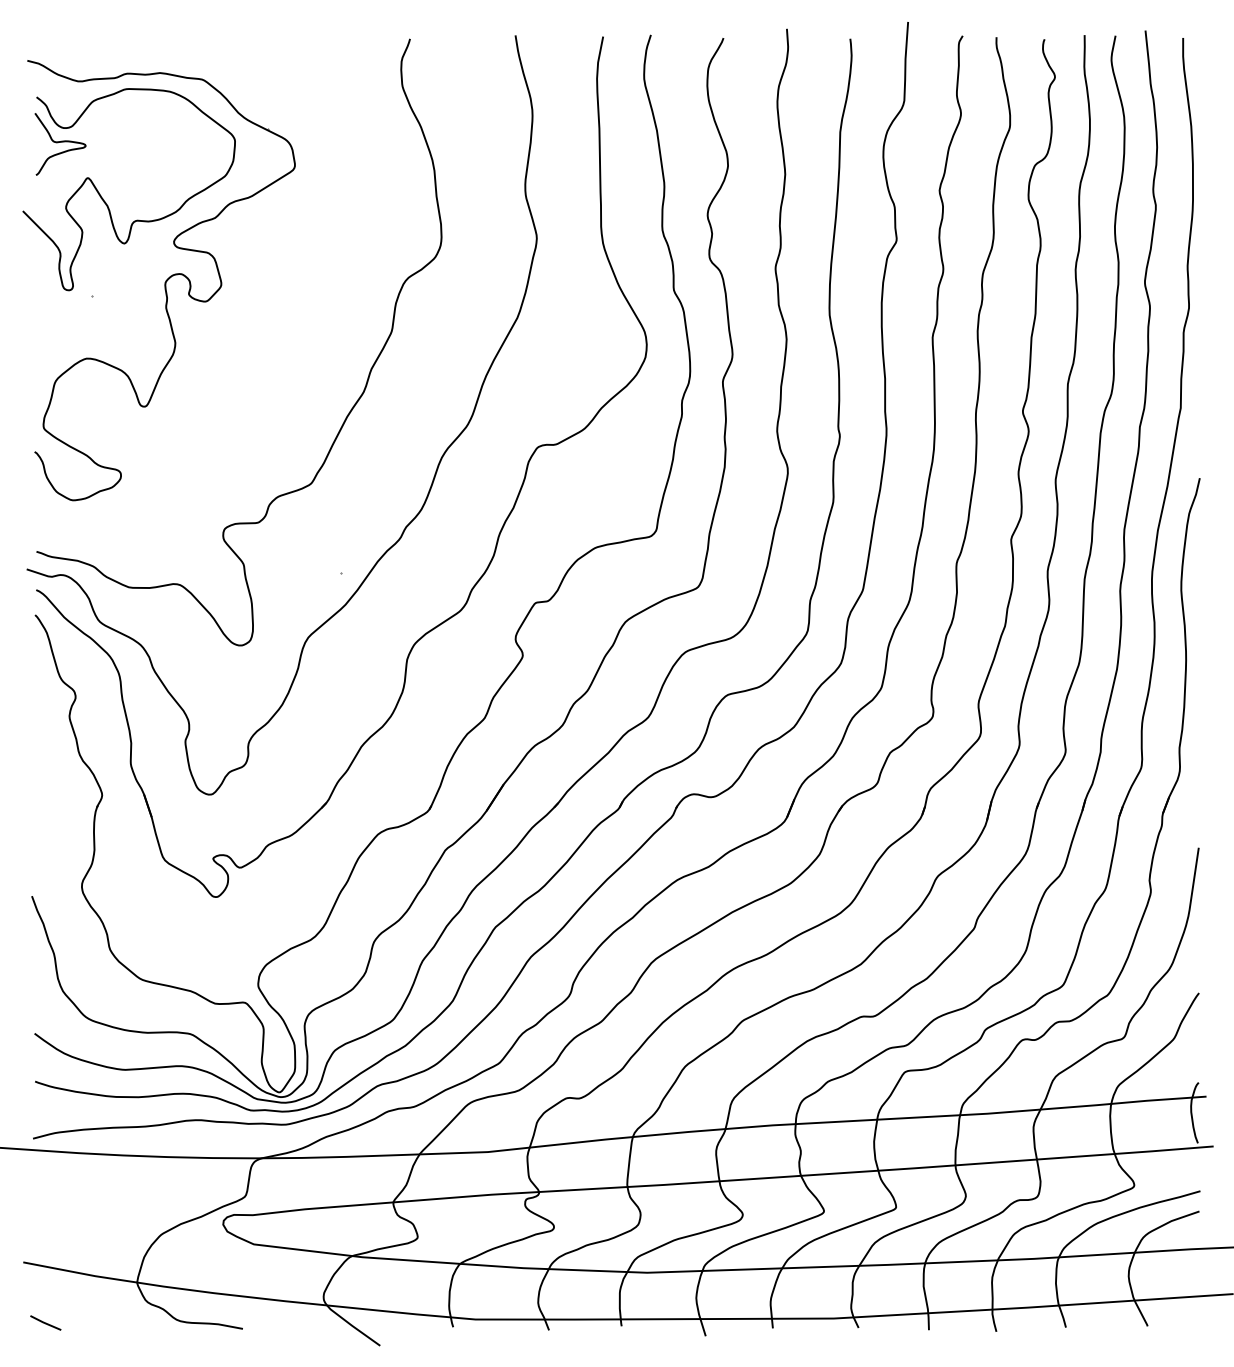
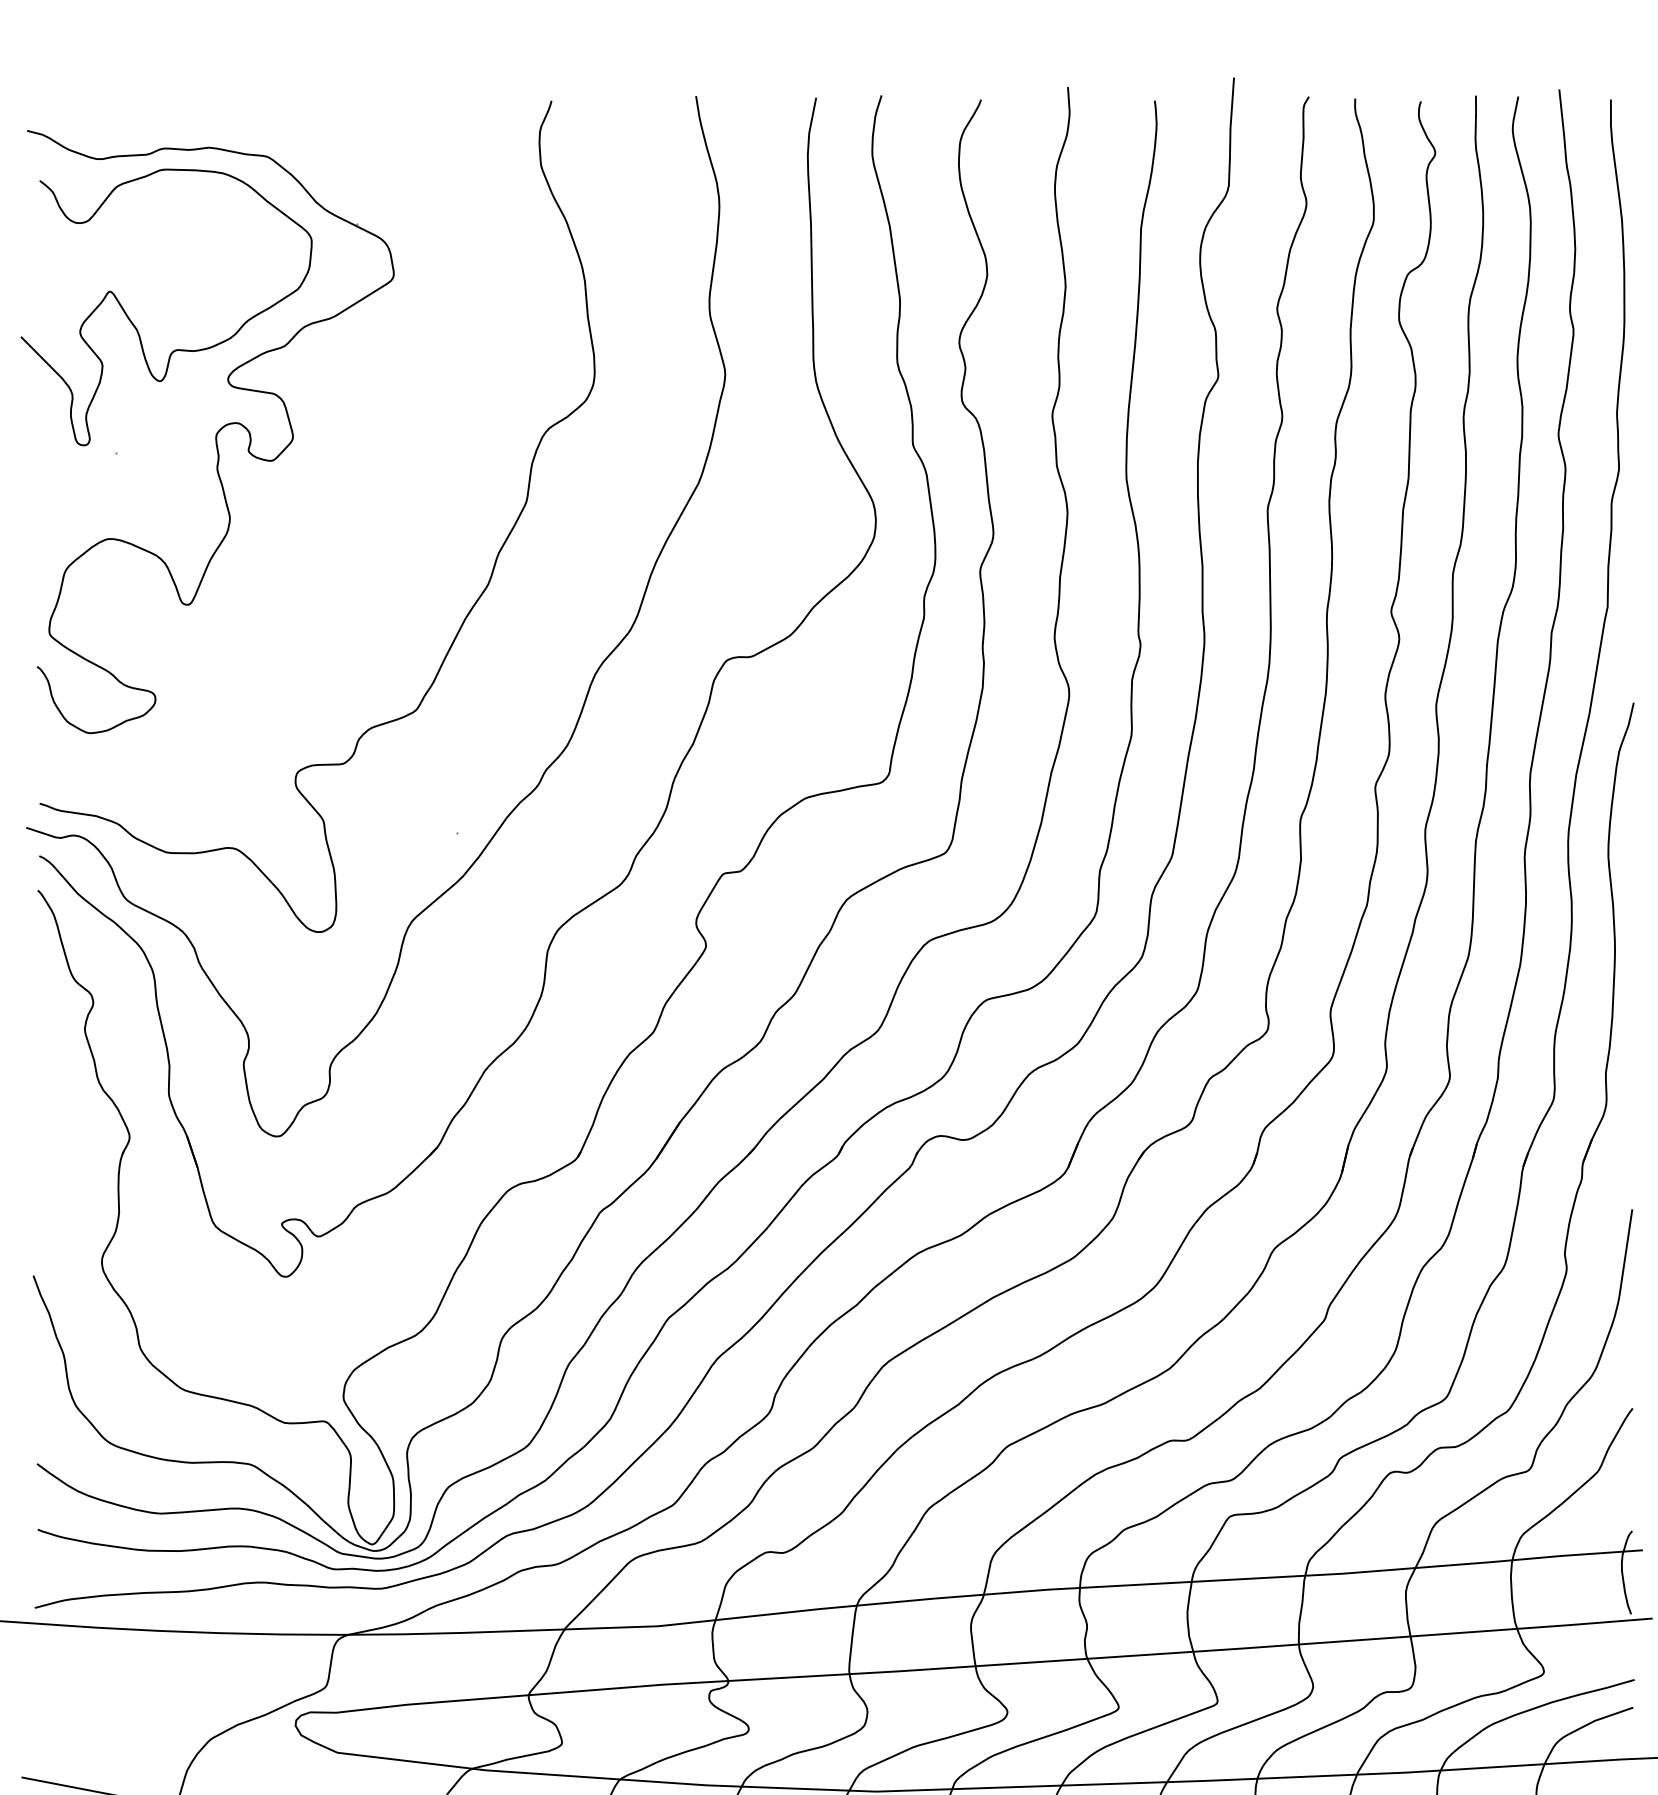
curve: (60, 142) -> (72, 242), removed

